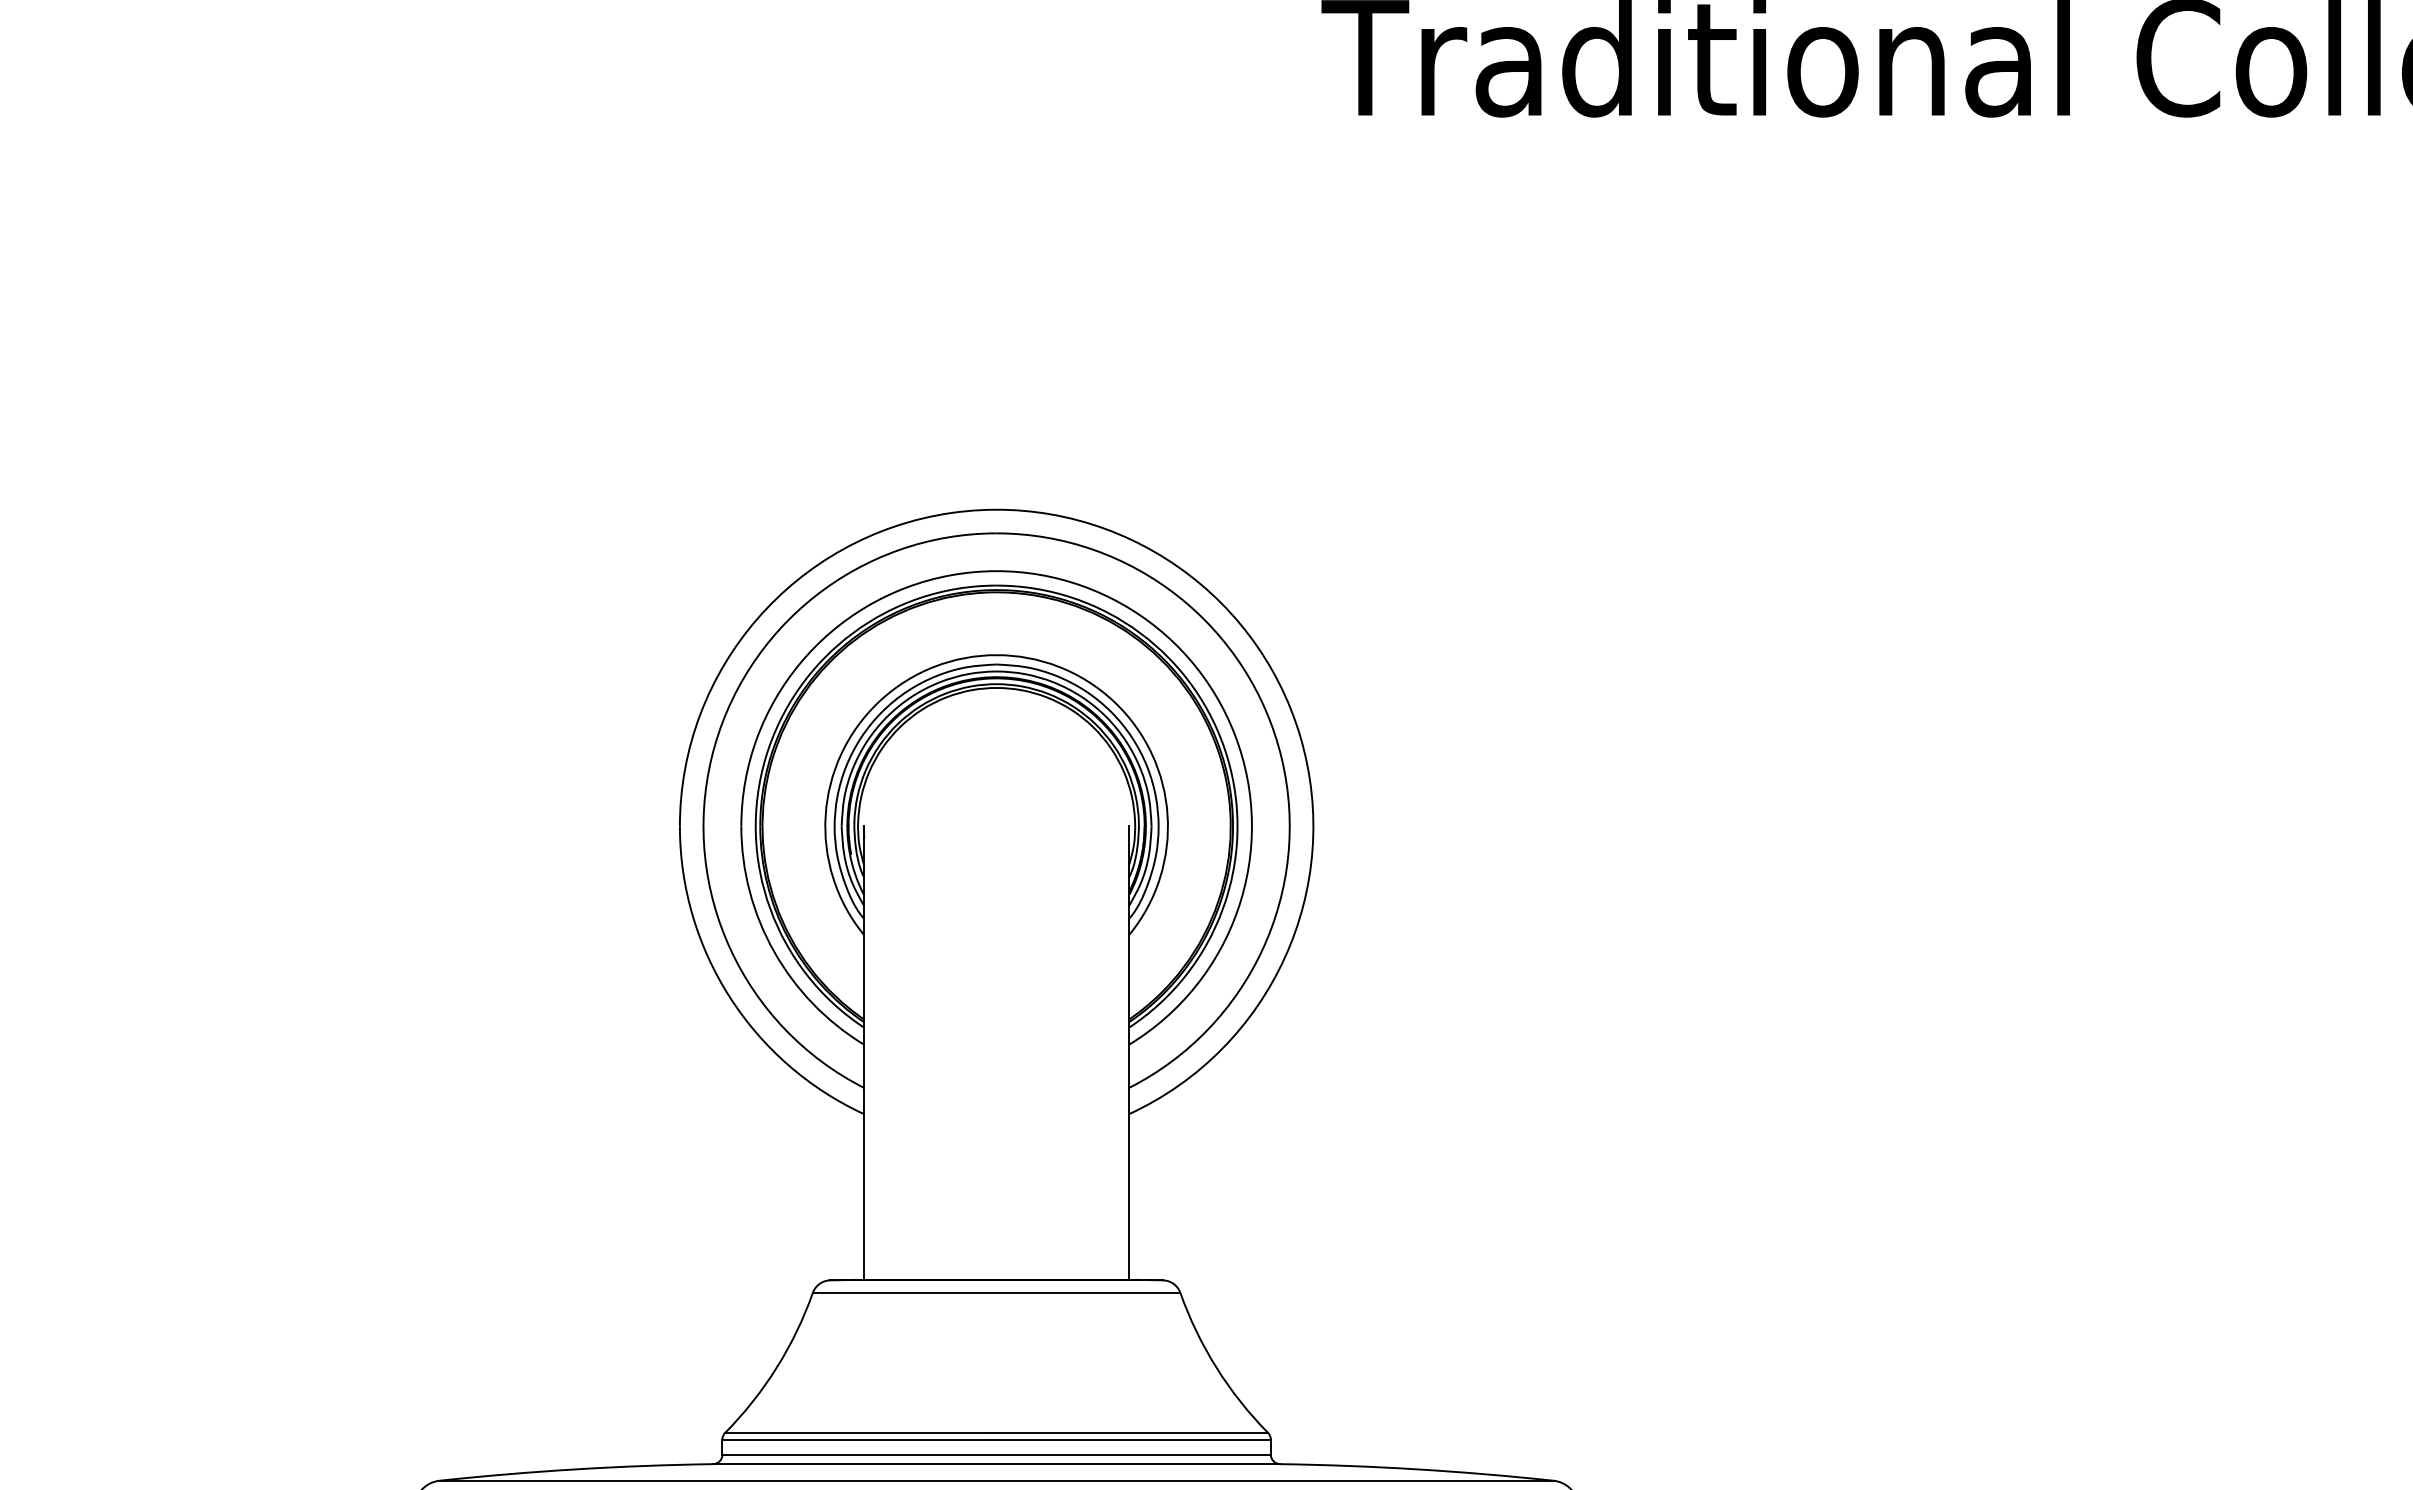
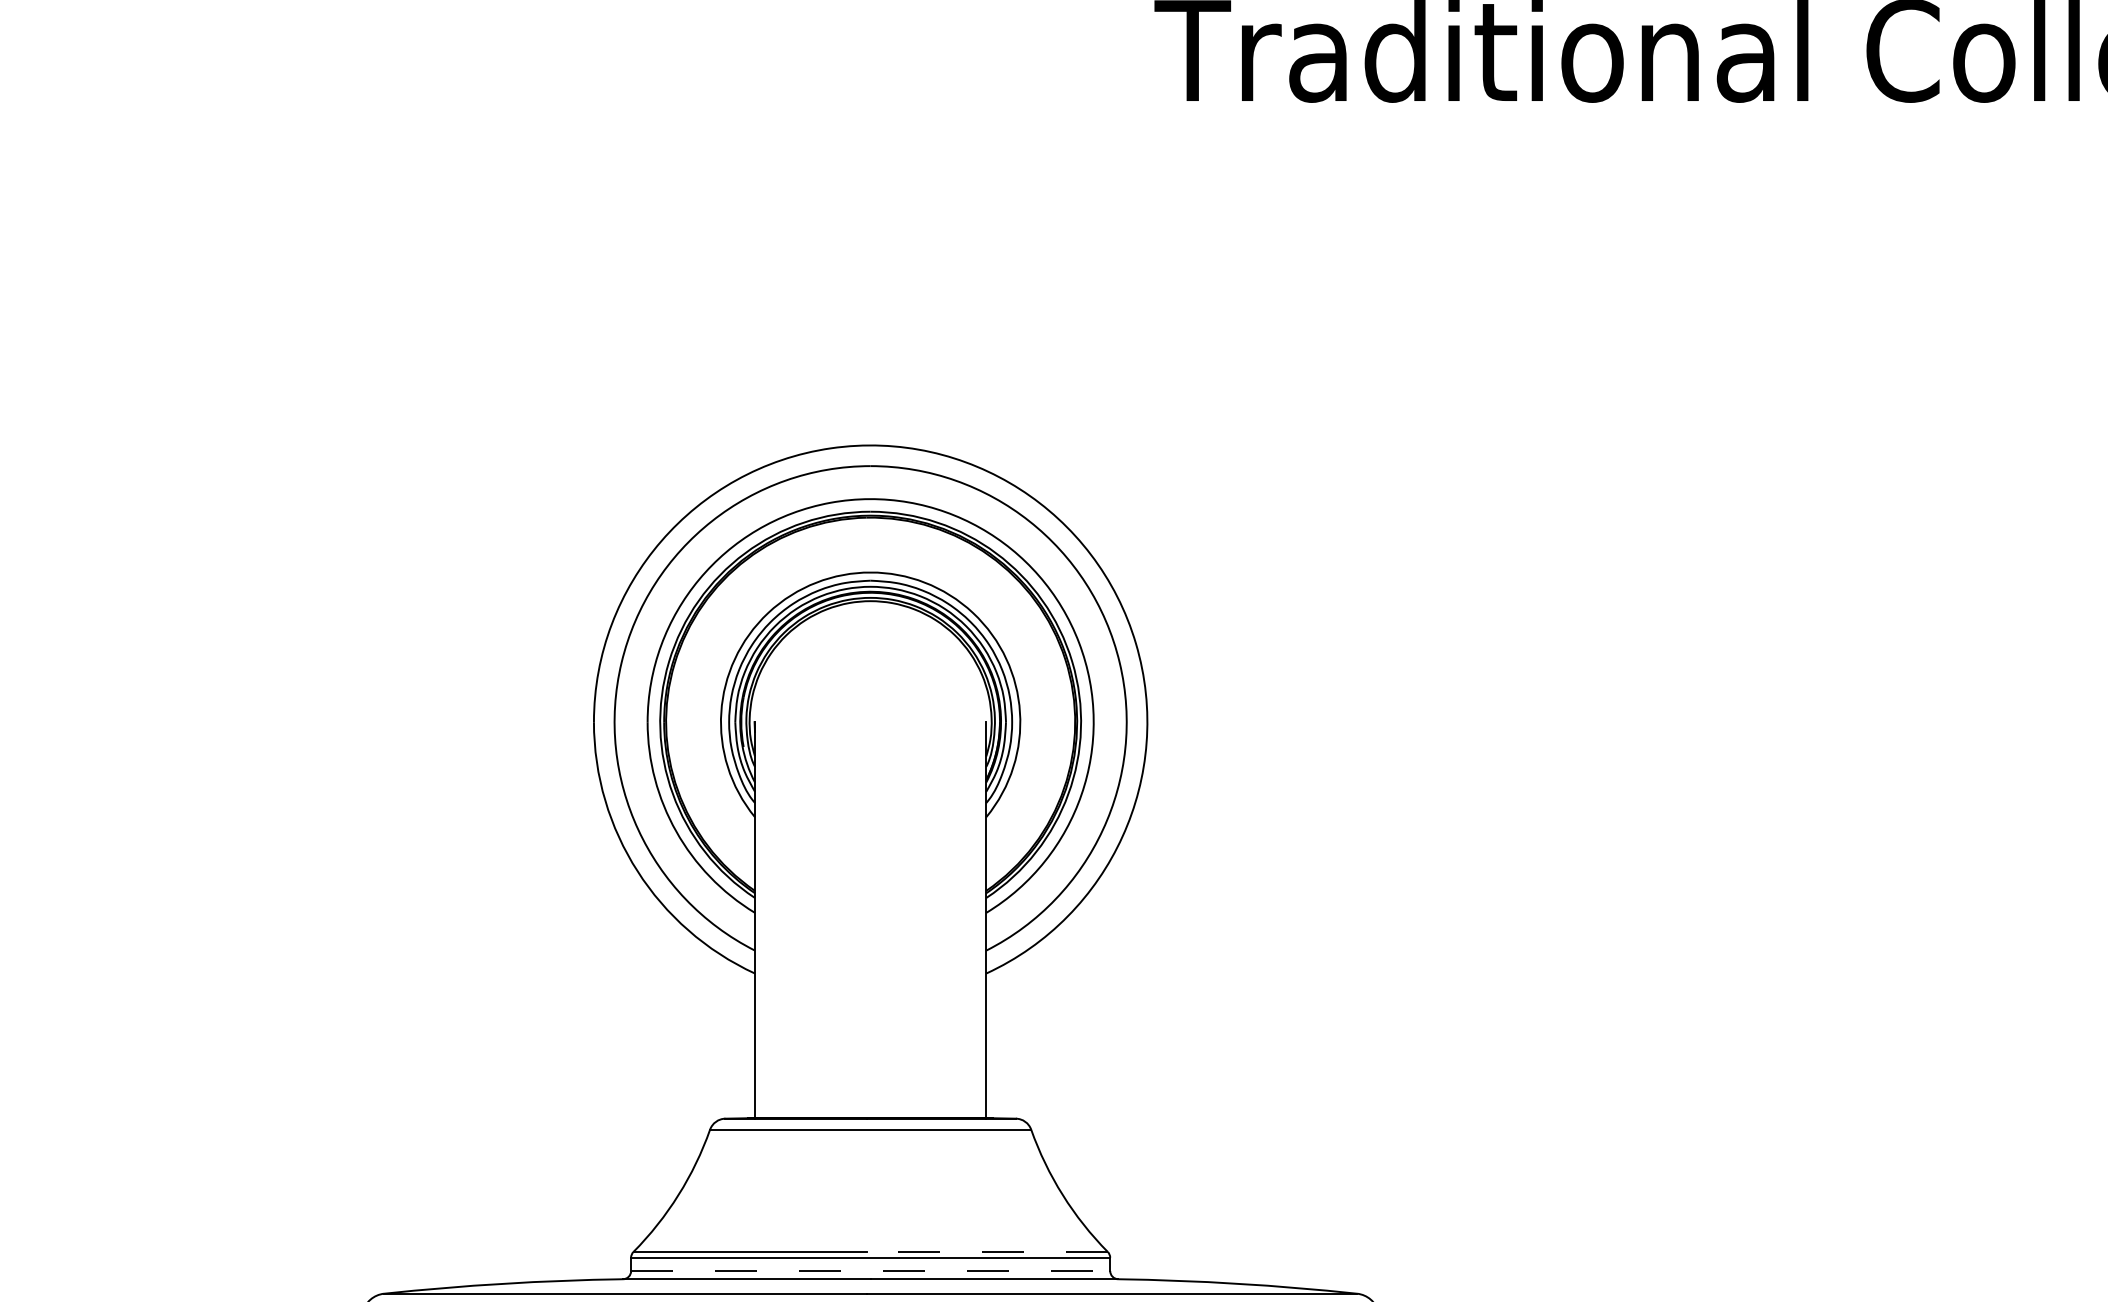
line: (1129, 1432) -> (986, 1251), solid -> dashed
line: (997, 1454) -> (871, 1270), solid -> dashed

